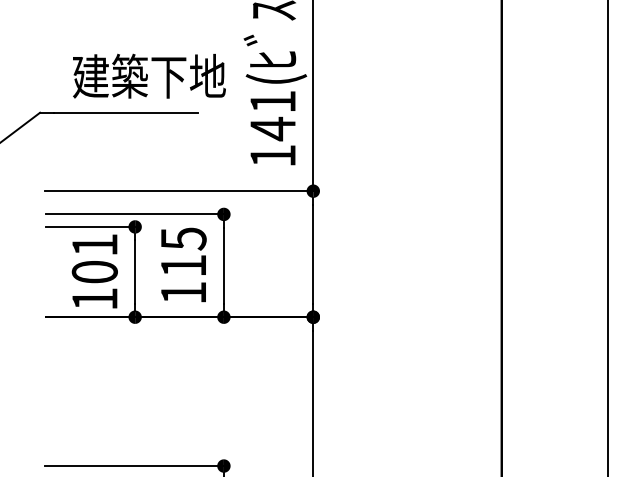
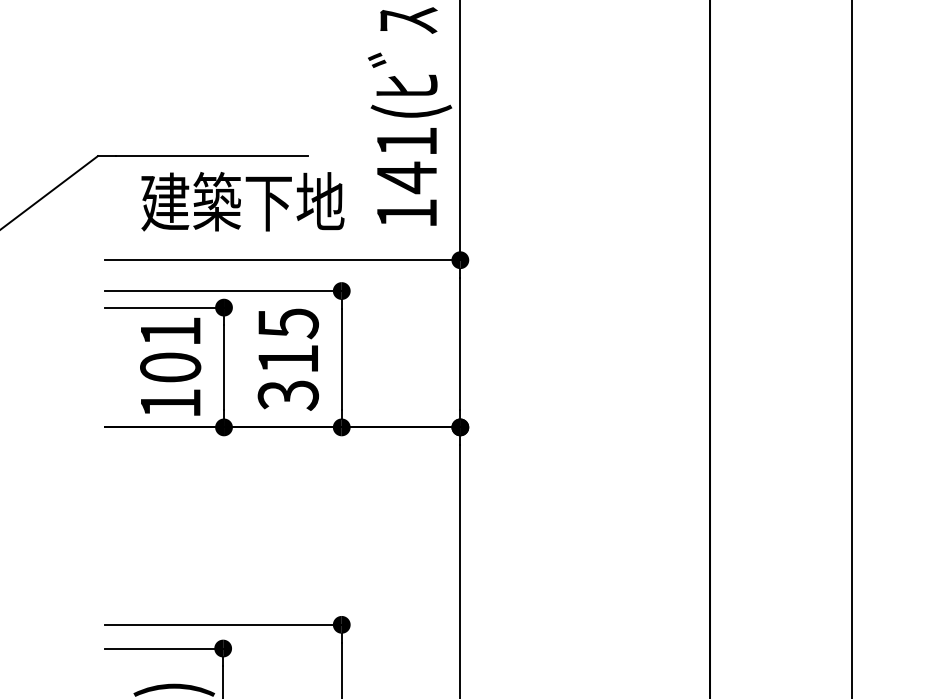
text: (149, 76) -> (242, 201), moved
text: (183, 293) -> (287, 395), 115 -> 315

